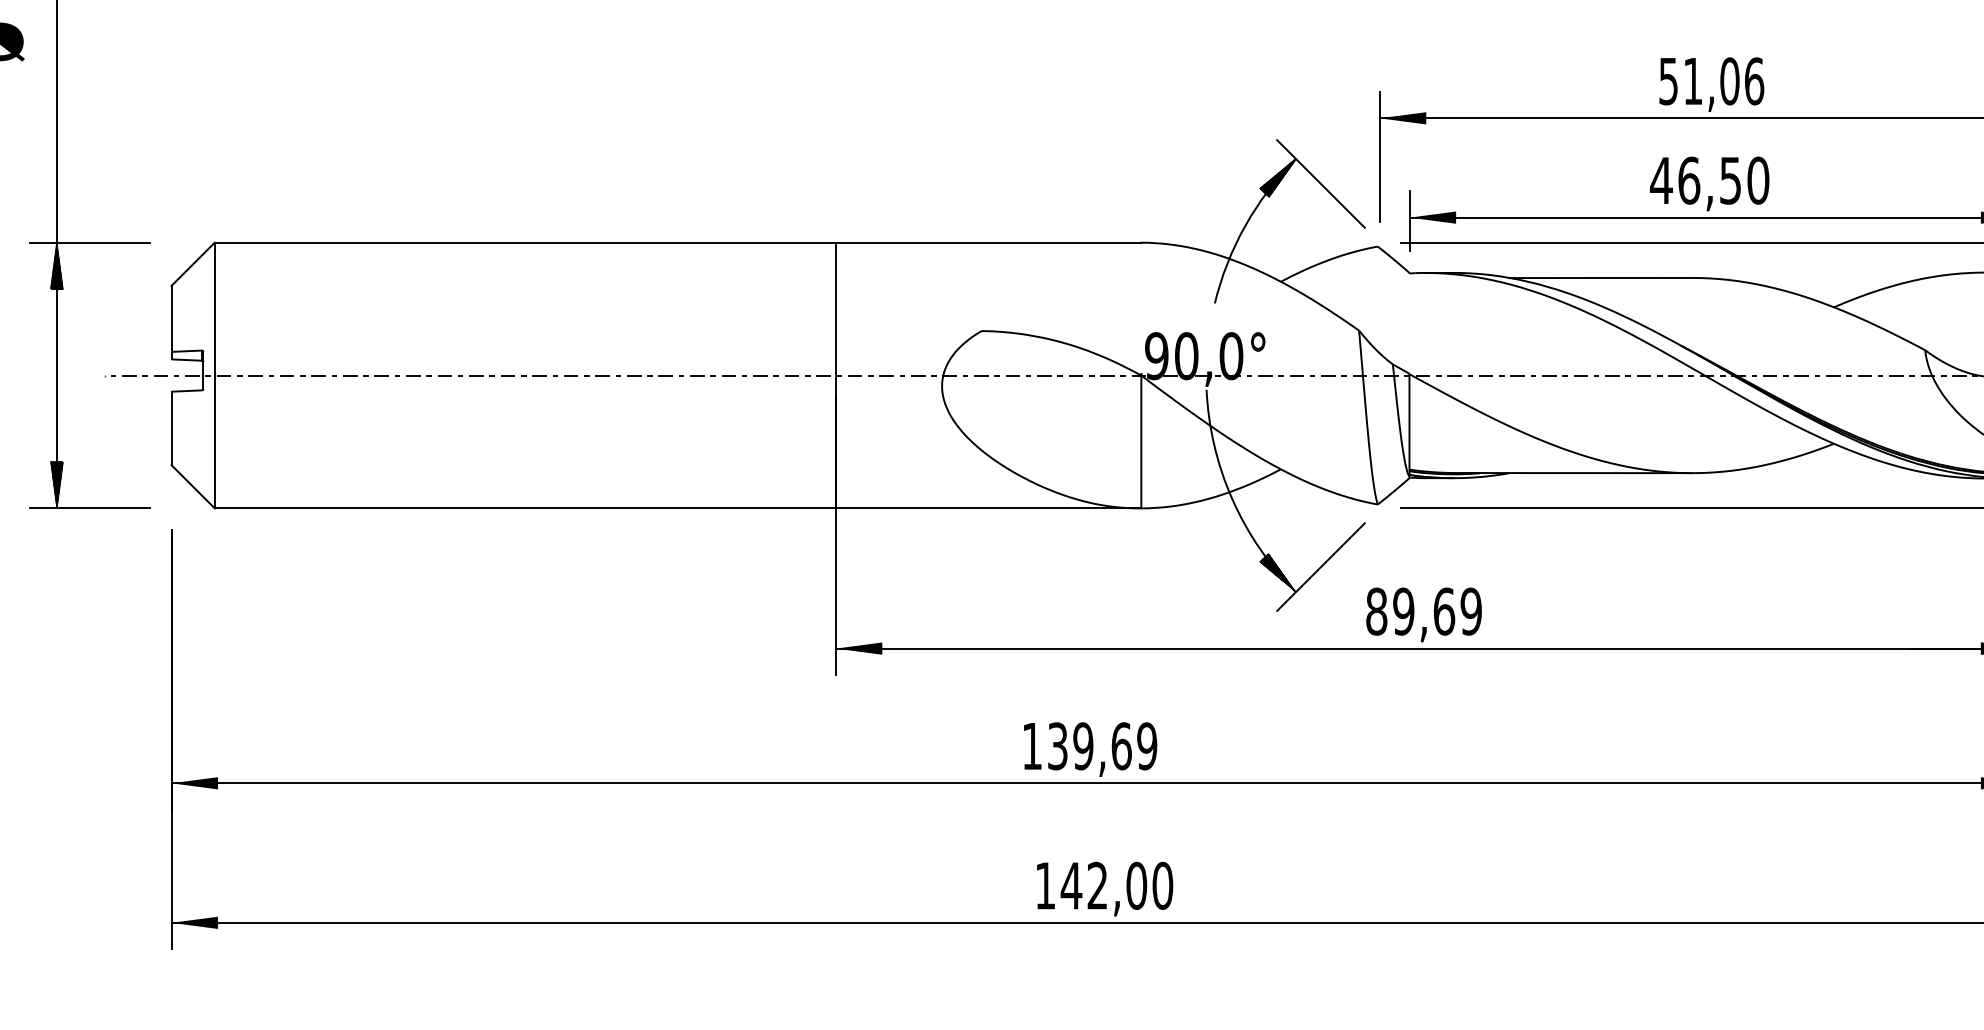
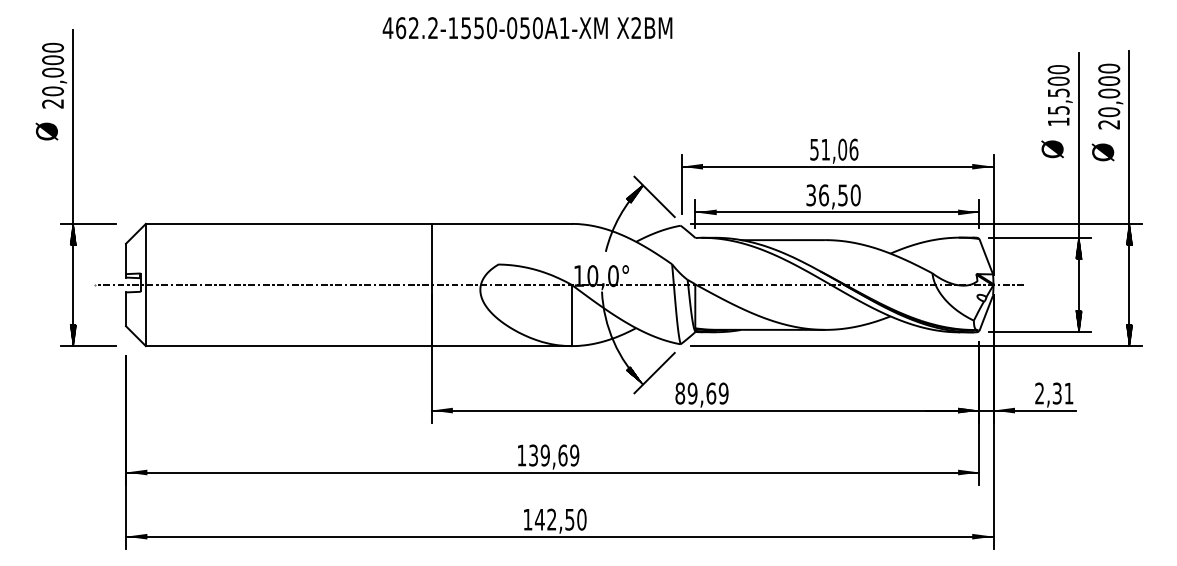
text: (1659, 180) -> (810, 195), 46,50 -> 36,50
text: (1155, 357) -> (578, 276), 90,0° -> 10,0°
text: (1135, 885) -> (569, 519), 142,00 -> 142,50

